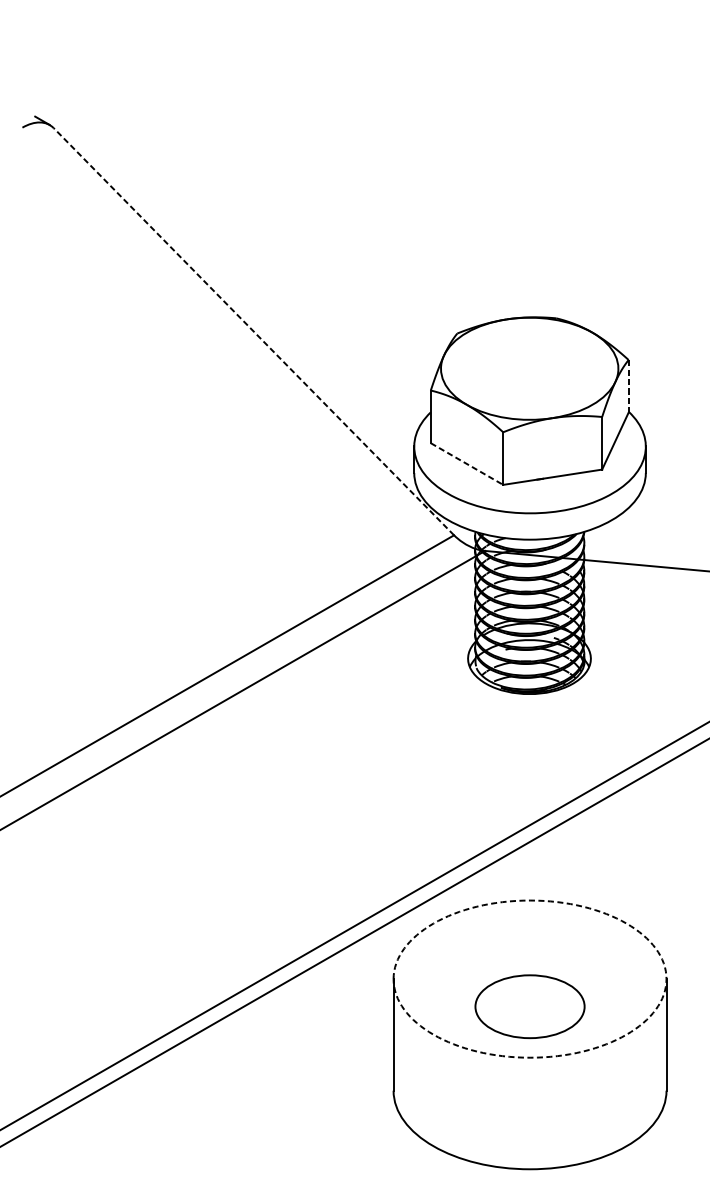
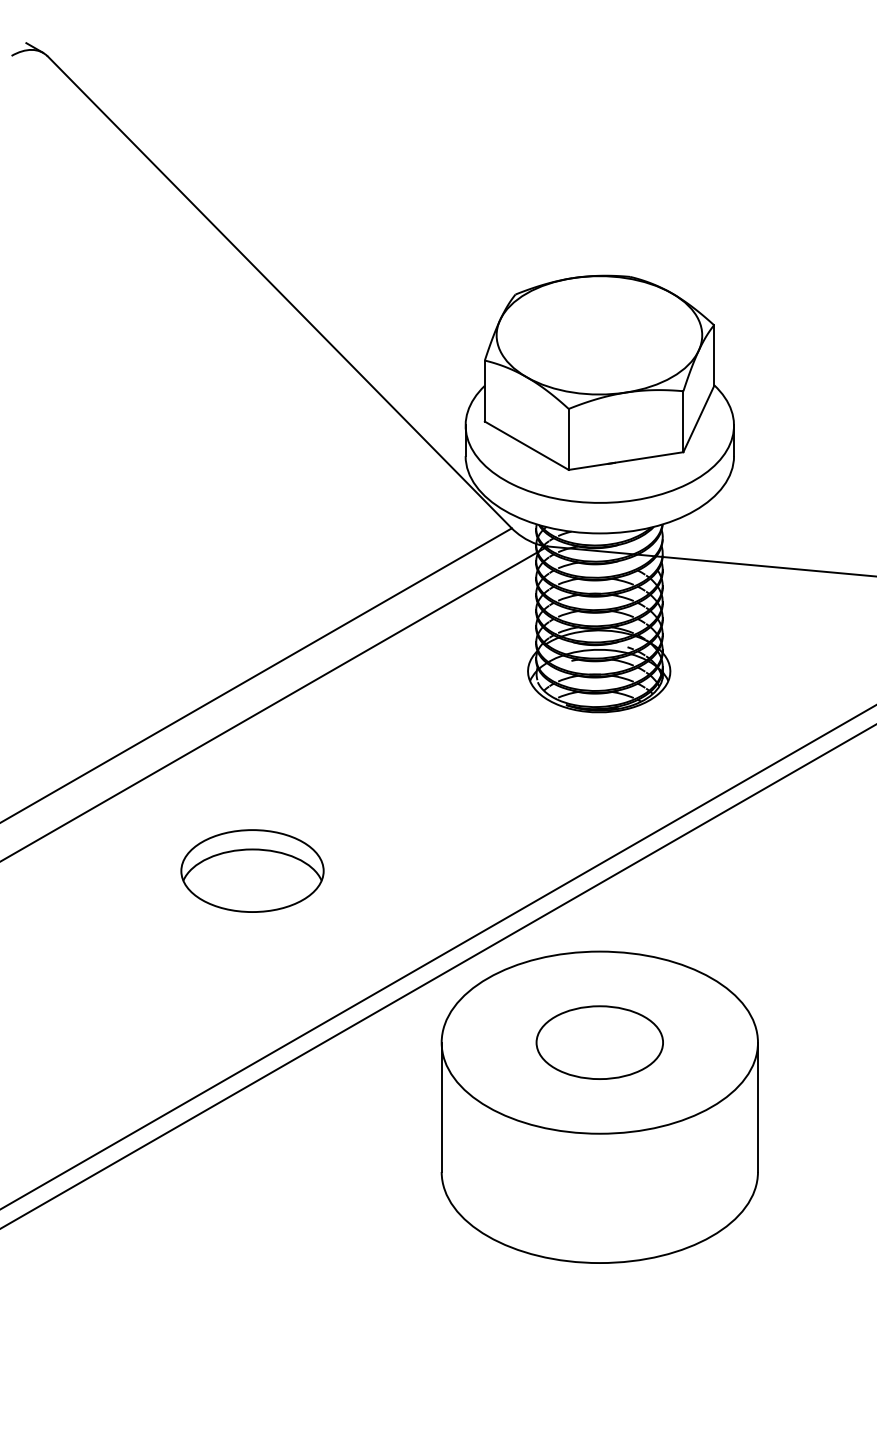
line: (253, 331) -> (279, 292), dashed -> solid
line: (628, 387) -> (714, 356), dashed -> solid
line: (467, 464) -> (527, 446), dashed -> solid
part: (230, 830) -> (252, 870), added
circle: (529, 978) -> (599, 1042), dashed -> solid
circle: (529, 1006) -> (599, 1042), moved

